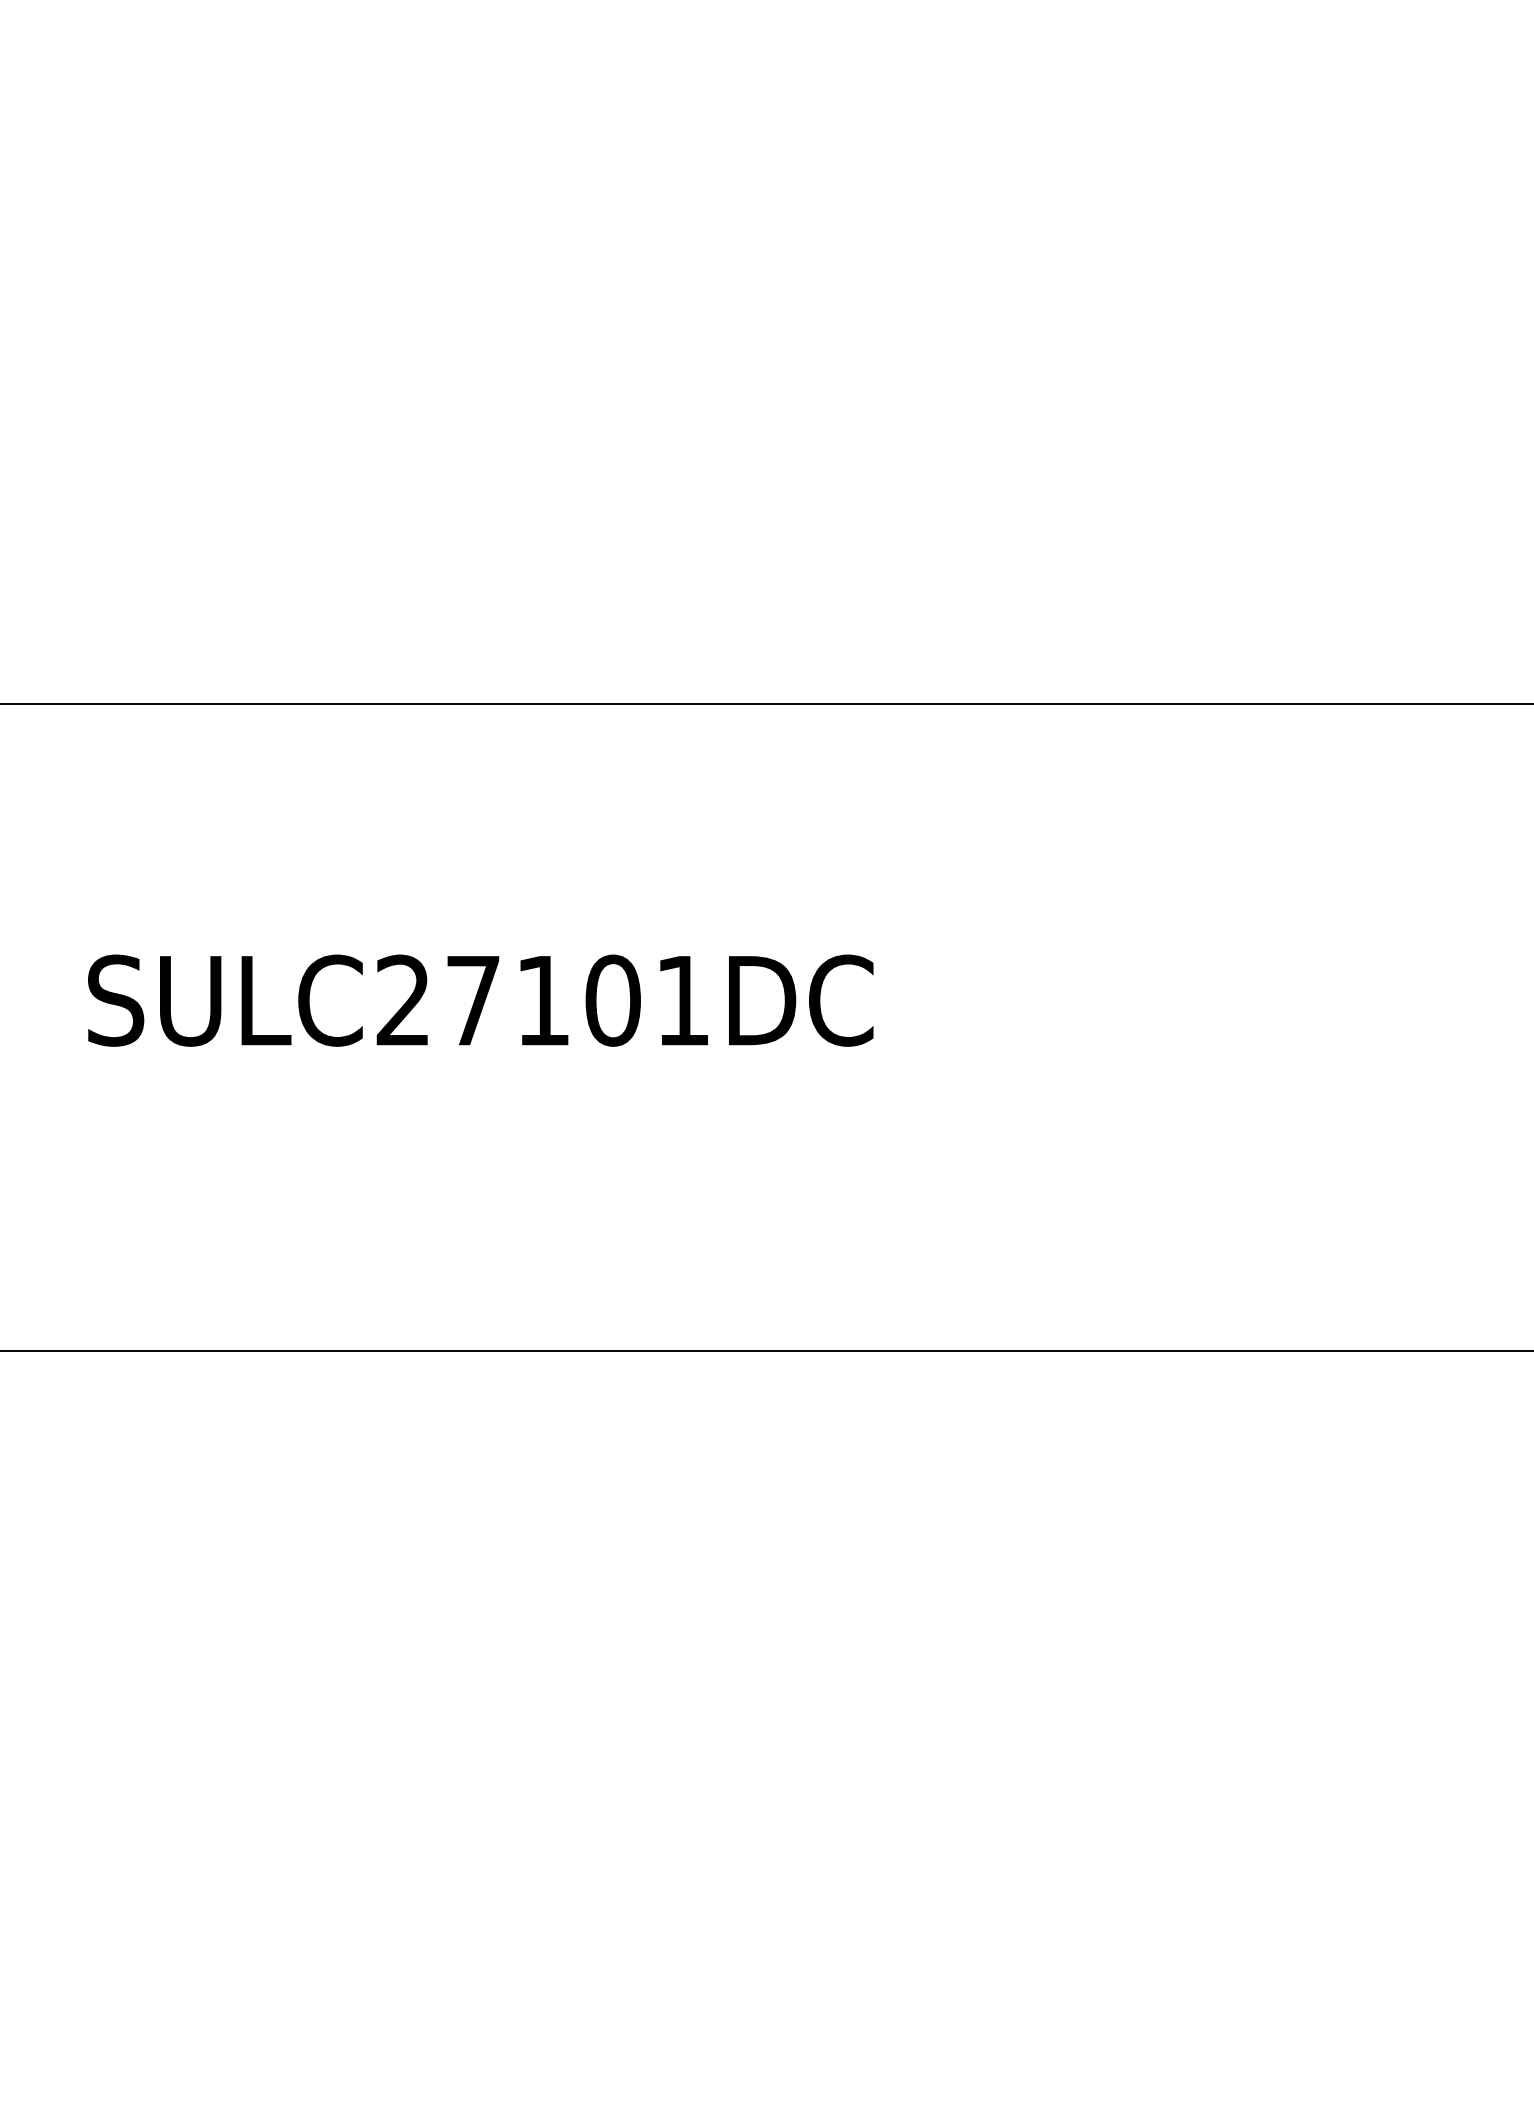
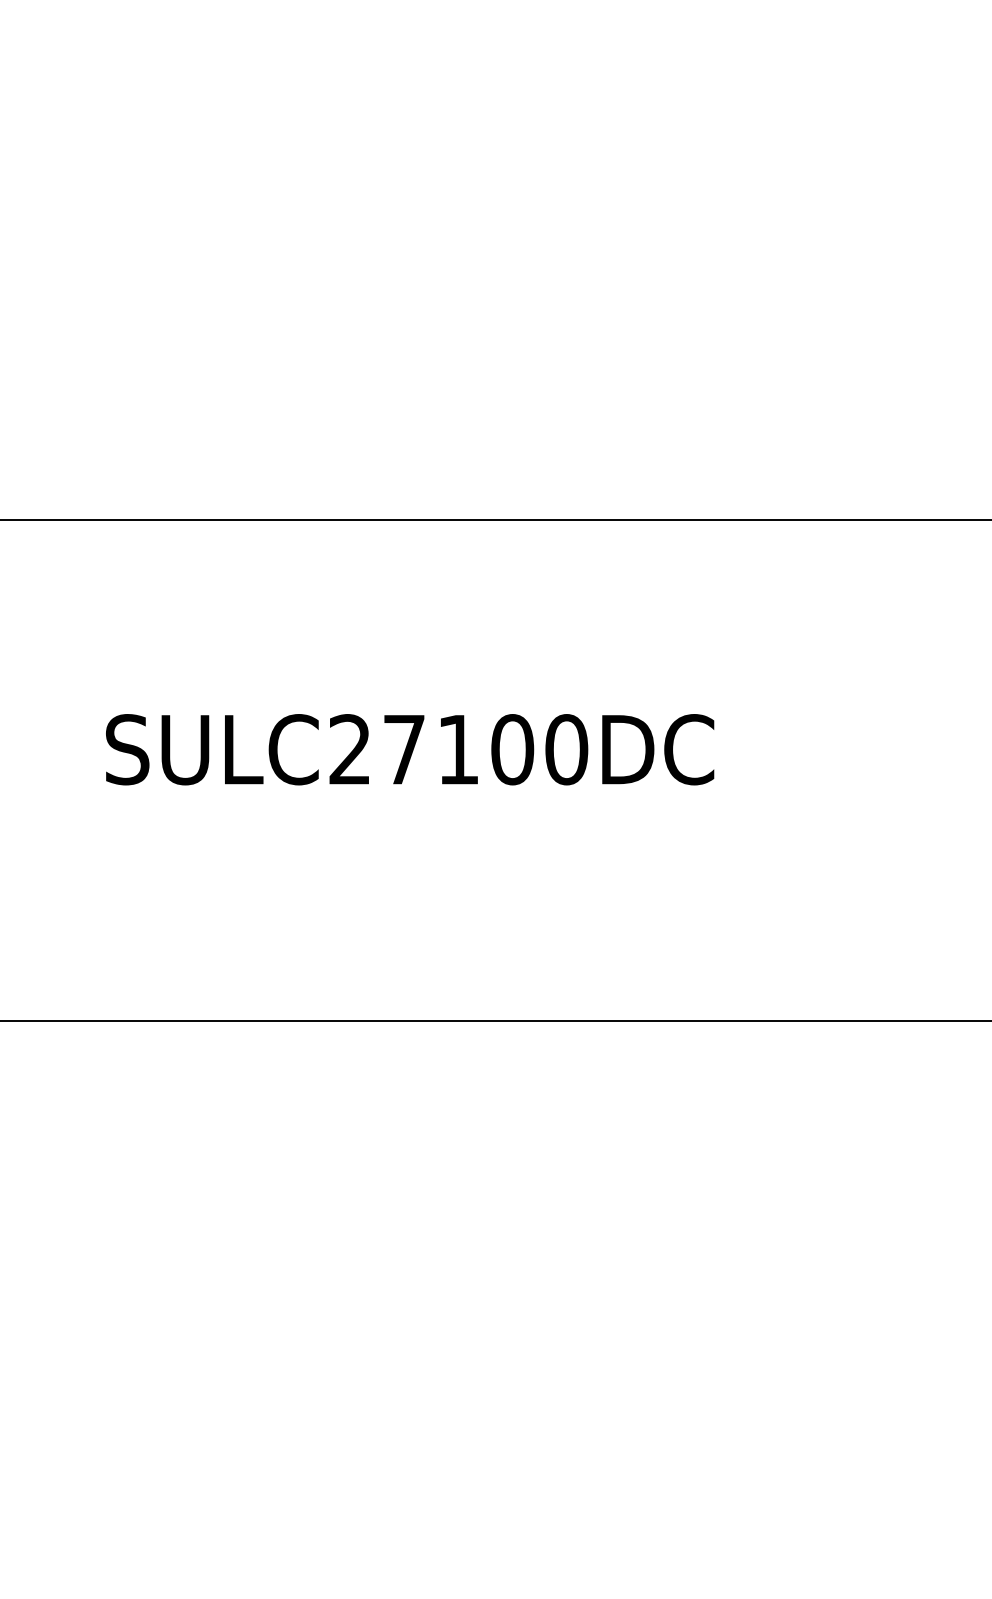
text: (682, 1000) -> (566, 749), SULC27101DC -> SULC27100DC

